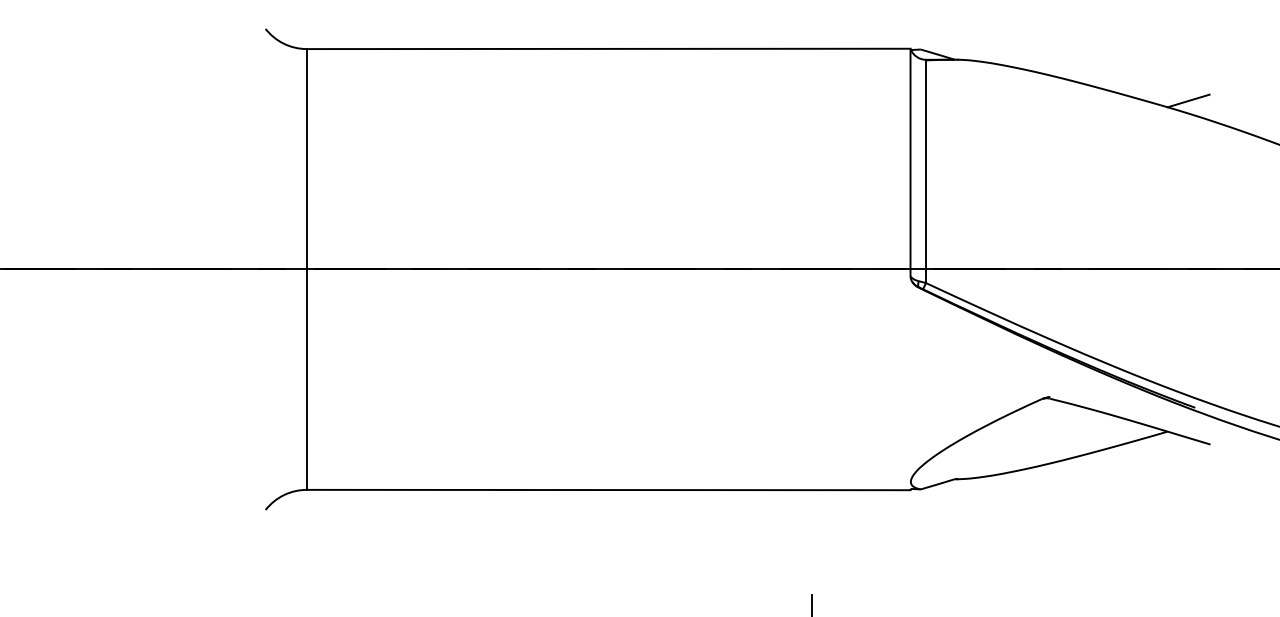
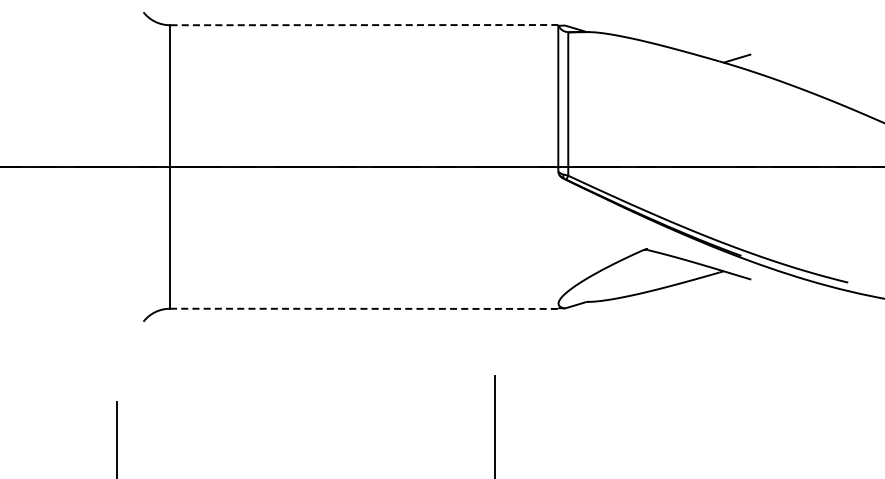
line: (607, 49) -> (363, 25), solid -> dashed
line: (609, 489) -> (364, 308), solid -> dashed

